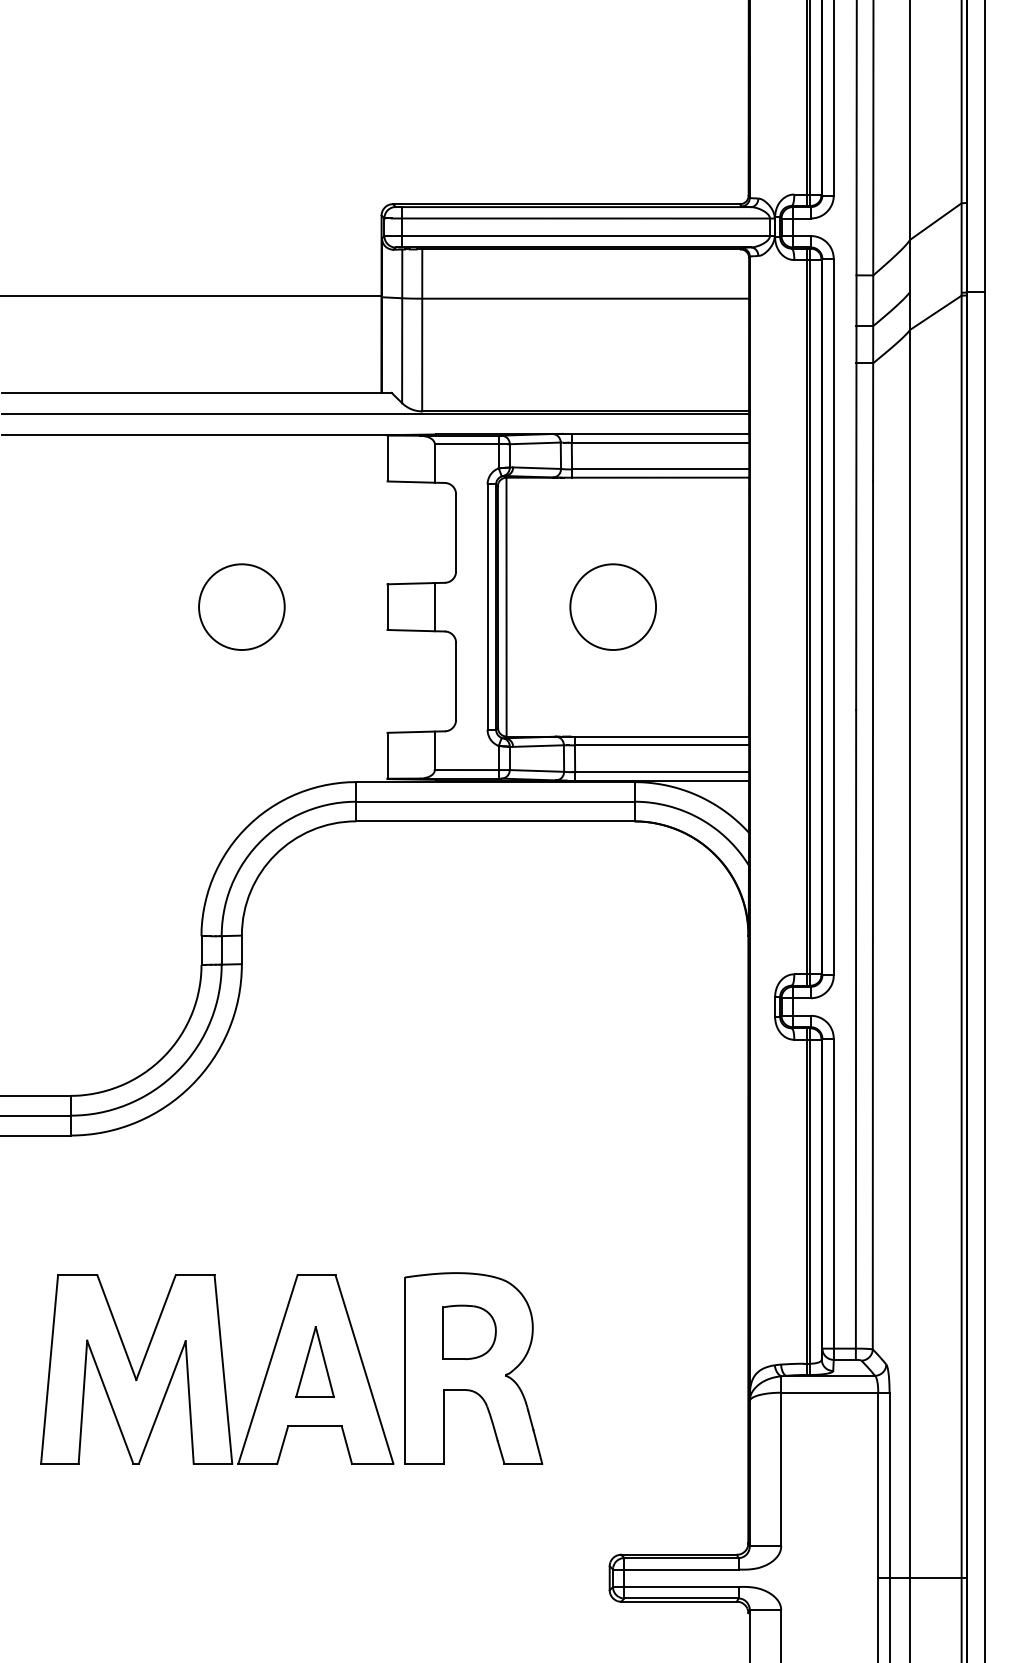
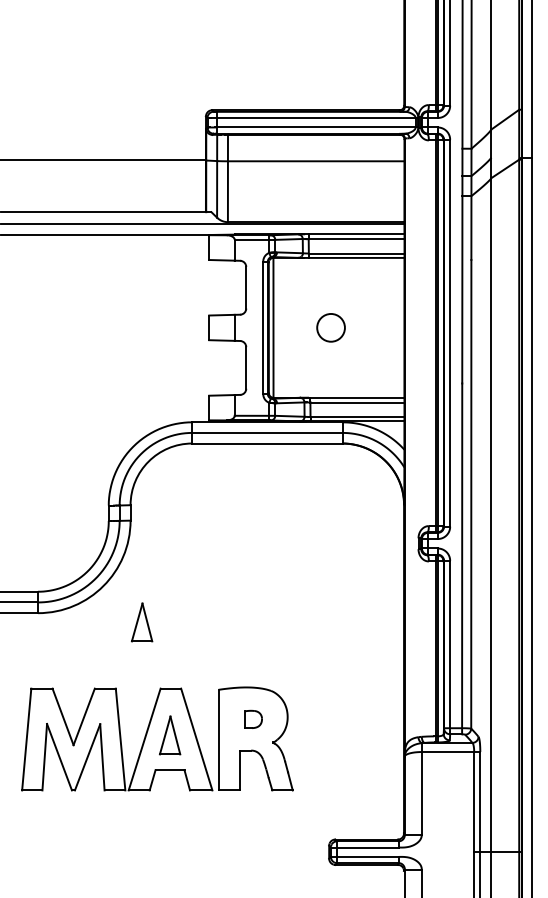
circle: (241, 606) -> (130, 327), removed
circle: (612, 606) -> (330, 327), size x0.6
part: (263, 1152) -> (142, 622), added
part: (469, 1332) -> (253, 719), size x0.6

